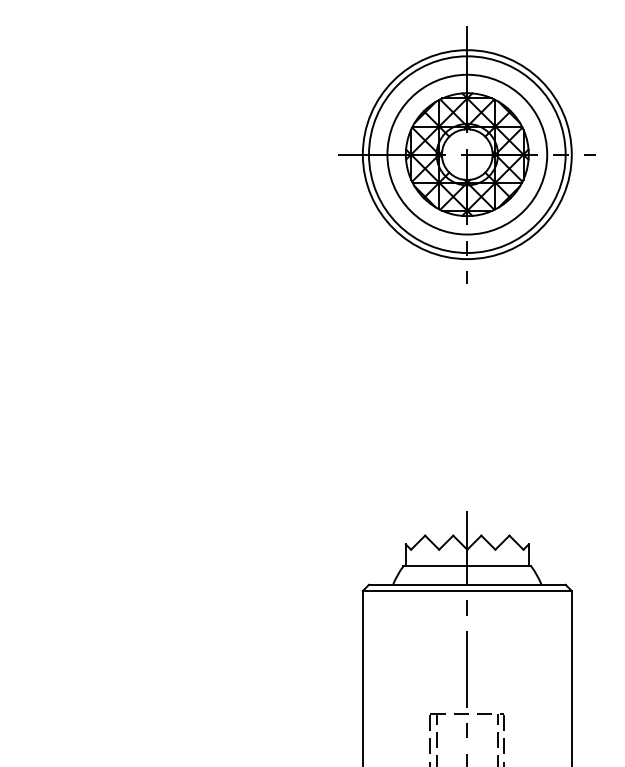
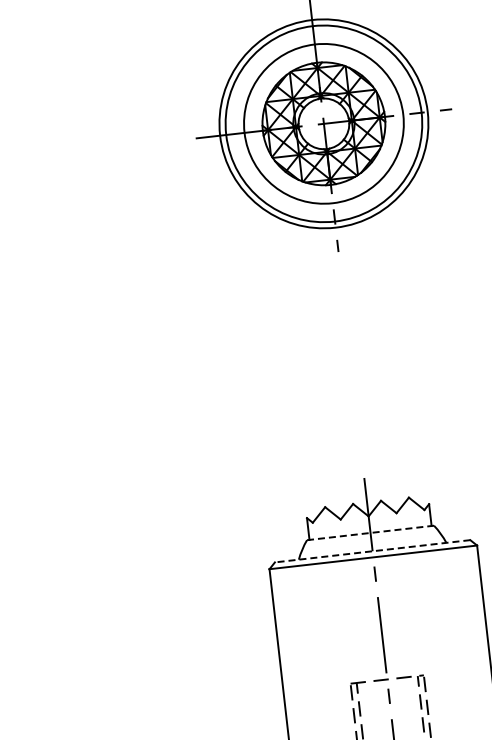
line: (467, 566) -> (370, 533), solid -> dashed
line: (466, 584) -> (371, 551), solid -> dashed

